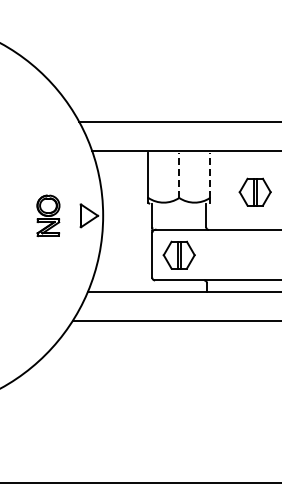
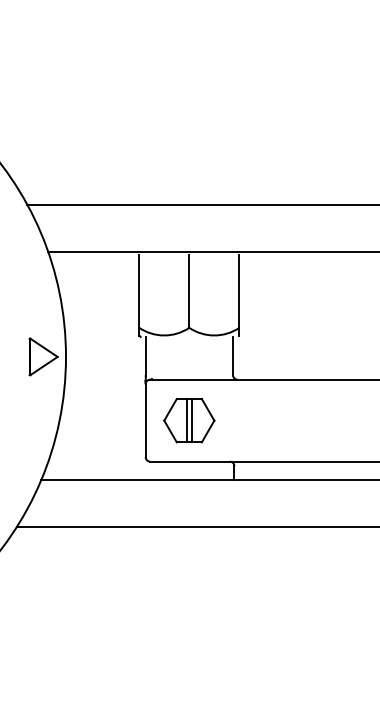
line: (179, 174) -> (189, 289), dashed -> solid
line: (210, 174) -> (239, 289), dashed -> solid
part: (254, 191) -> (311, 317), removed

